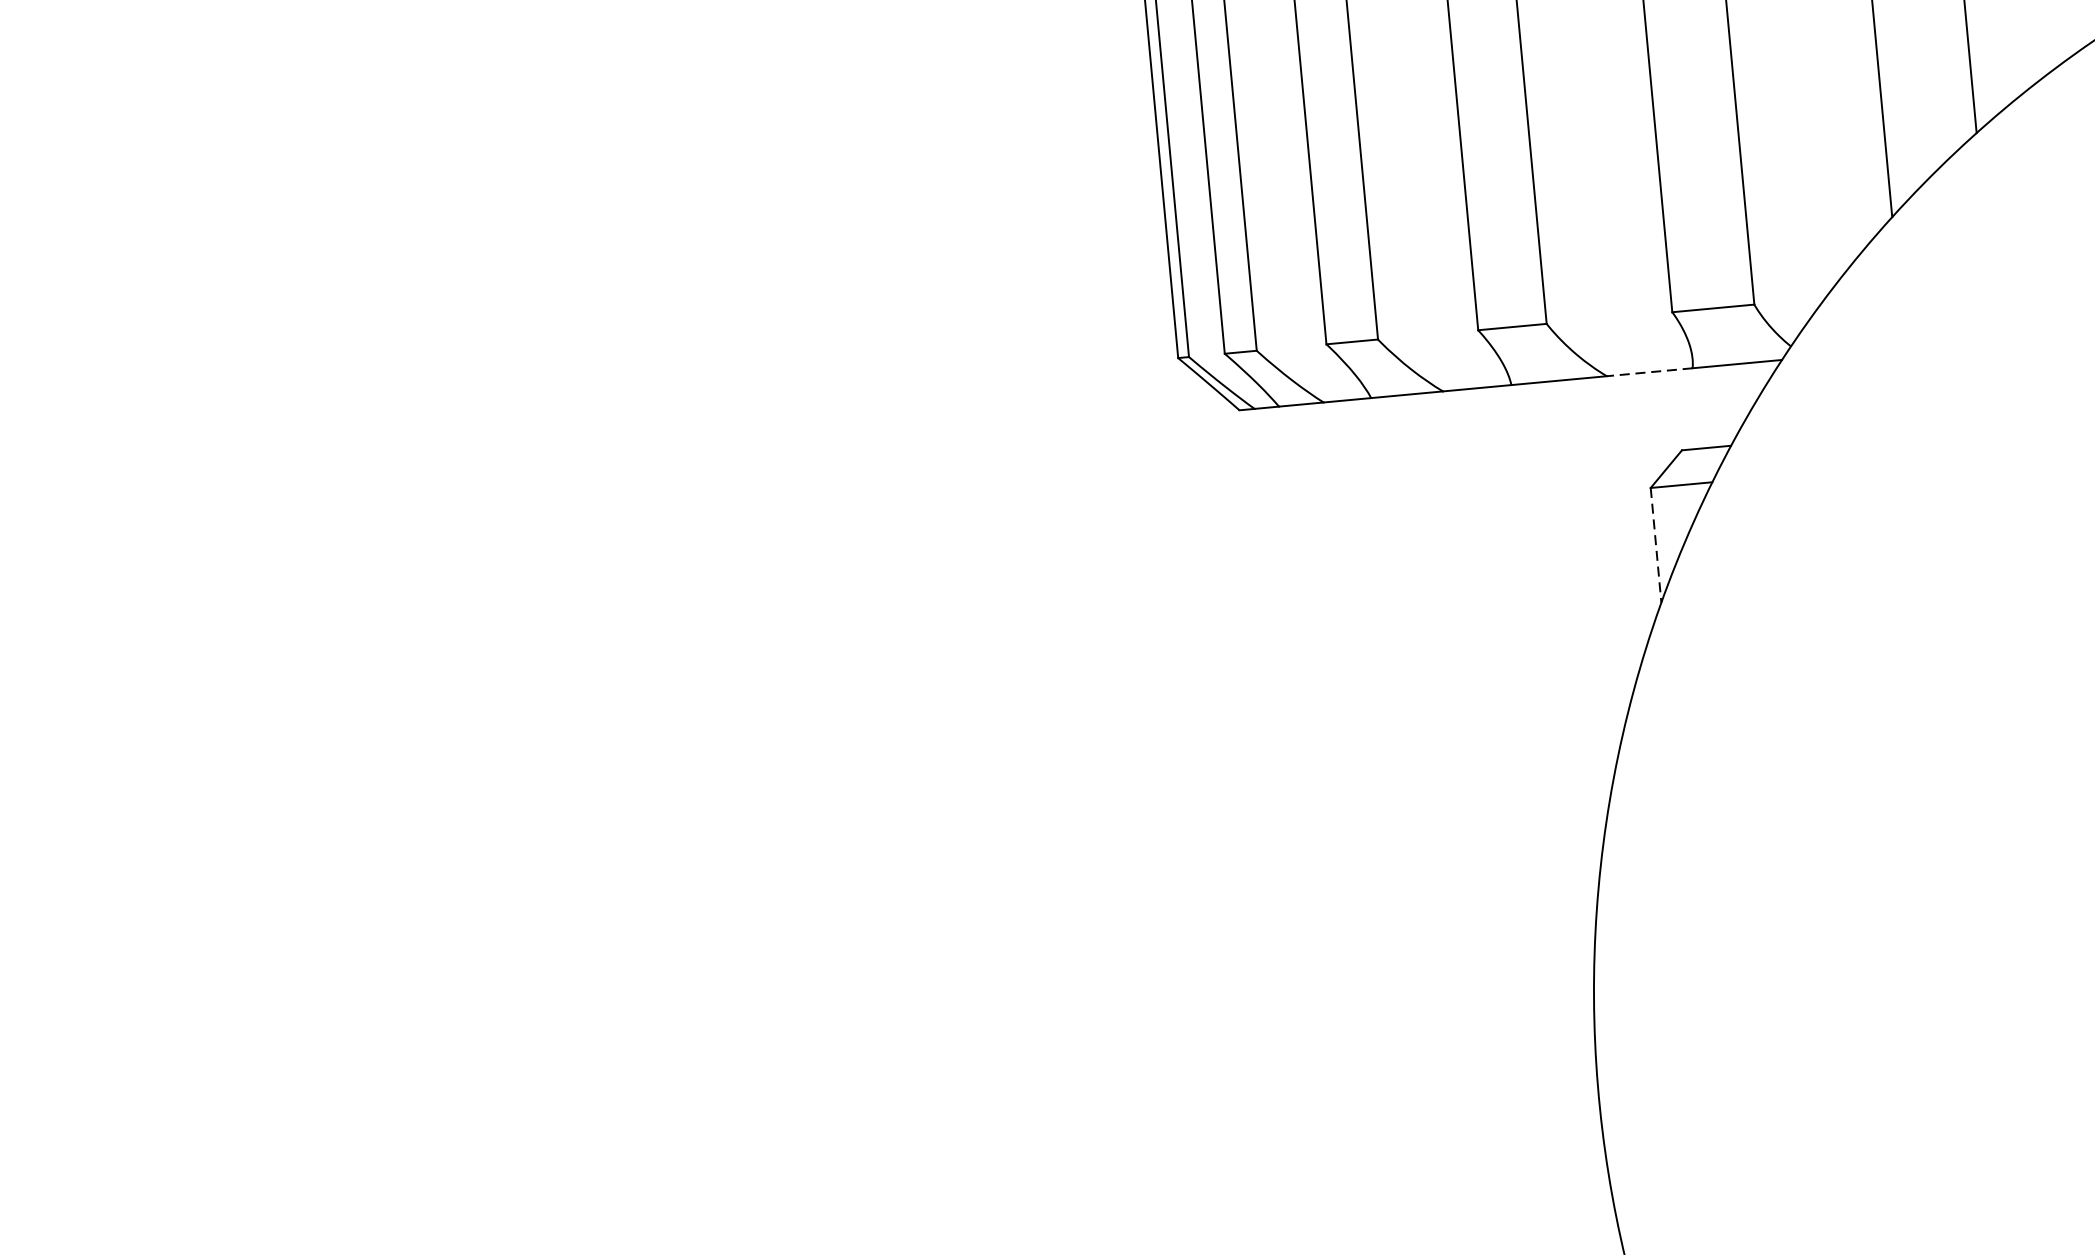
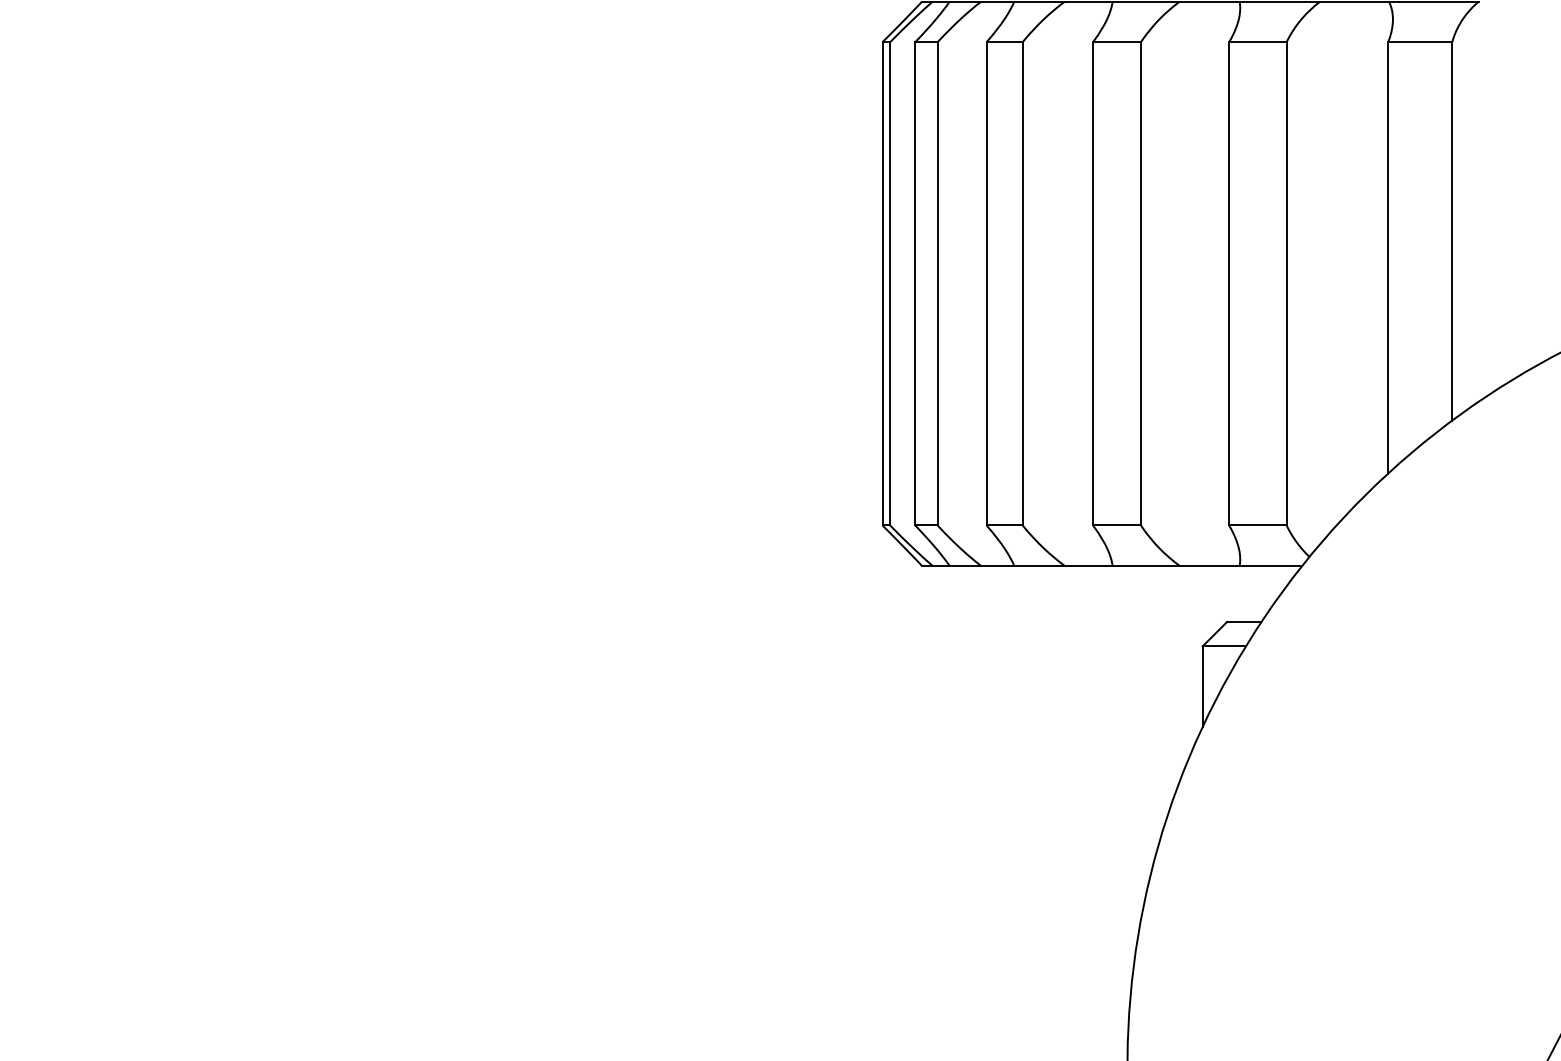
line: (1649, 371) -> (1209, 565), dashed -> solid
line: (1655, 546) -> (1202, 687), dashed -> solid

